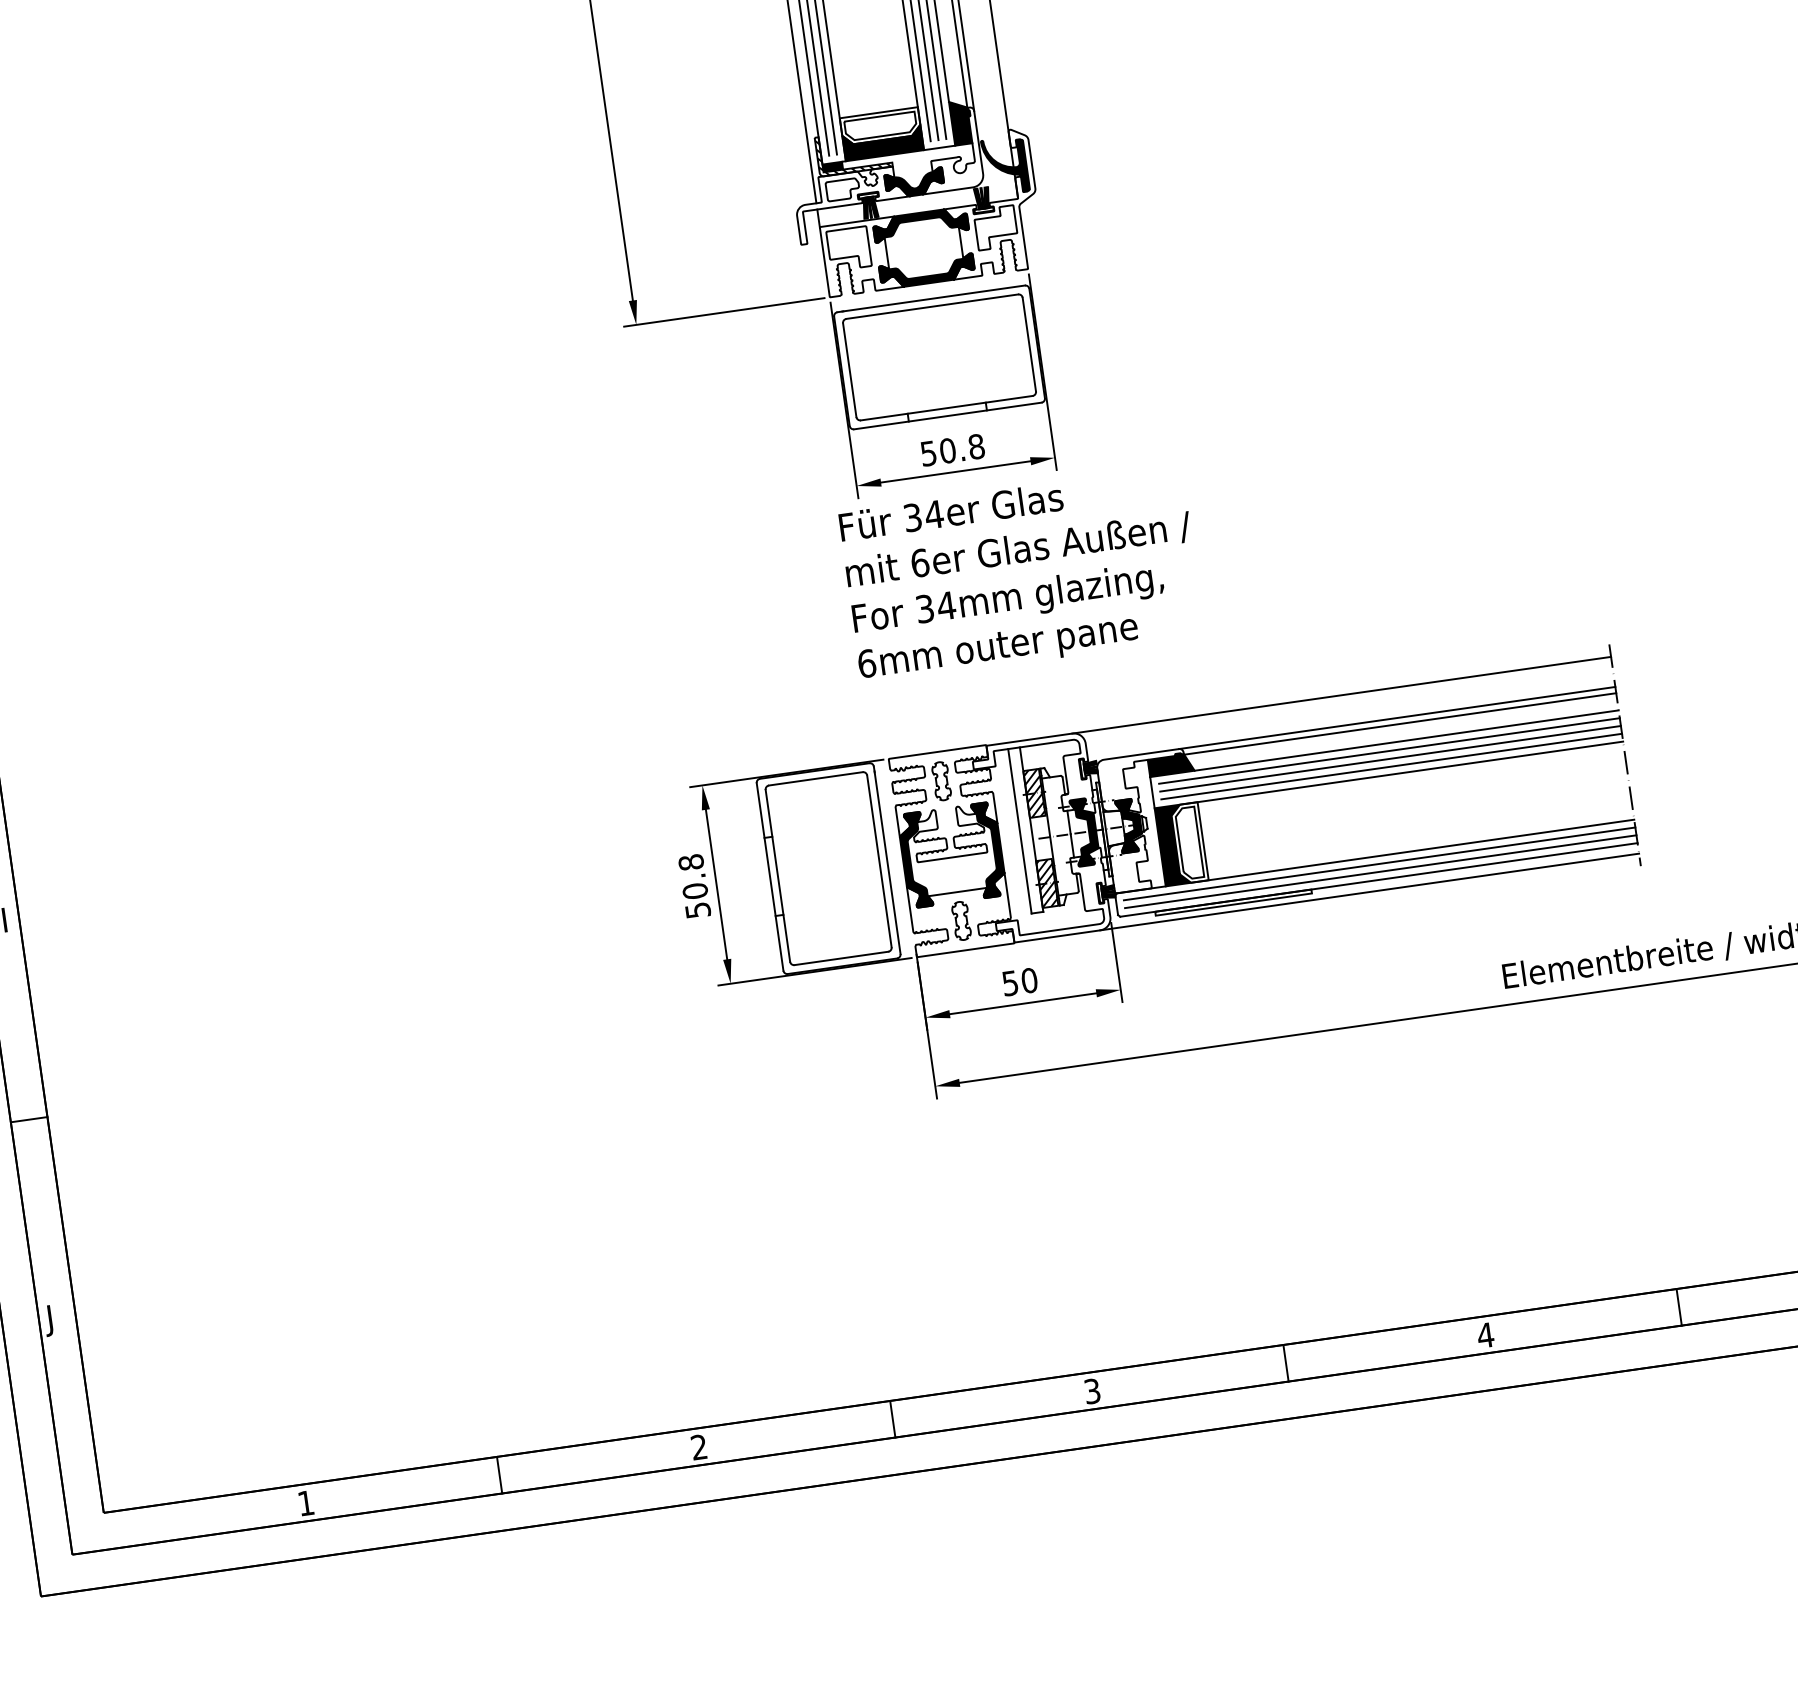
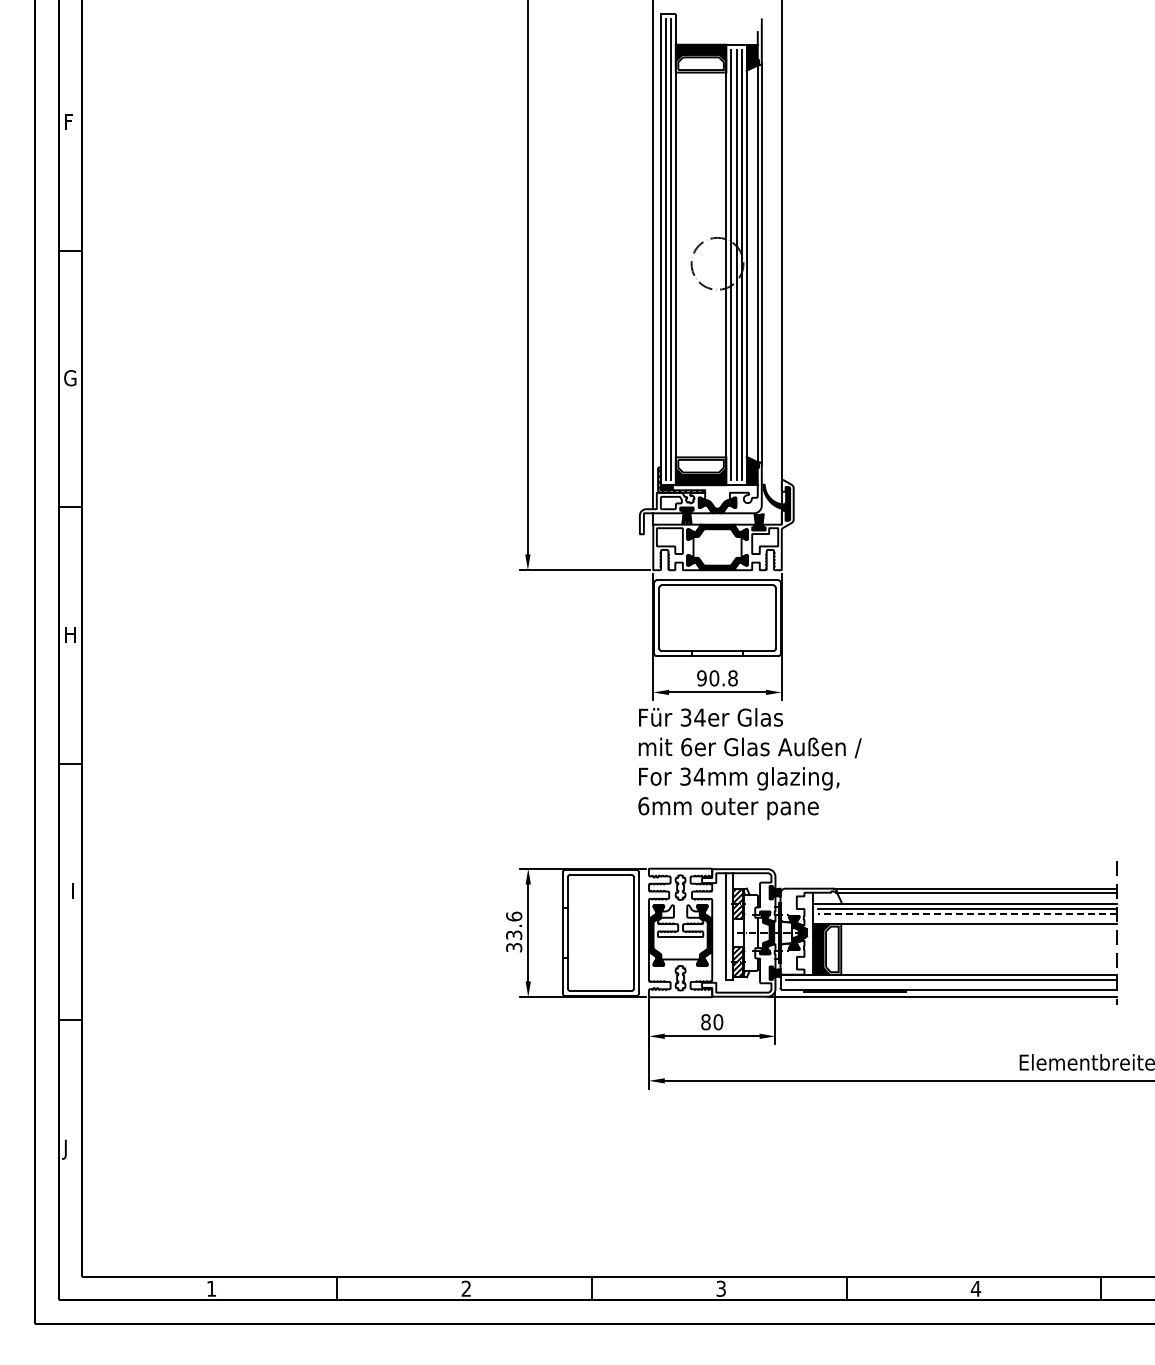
text: (928, 453) -> (701, 678), 50.8 -> 90.8
line: (1341, 695) -> (942, 869), removed
line: (1390, 758) -> (967, 913), solid -> dashed
fill: (1170, 764) -> (827, 897), removed
line: (1391, 767) -> (967, 919), removed
line: (1381, 871) -> (951, 984), removed
text: (695, 885) -> (514, 931), 50.8 -> 33.6
text: (1009, 983) -> (705, 1022), 50 -> 80

